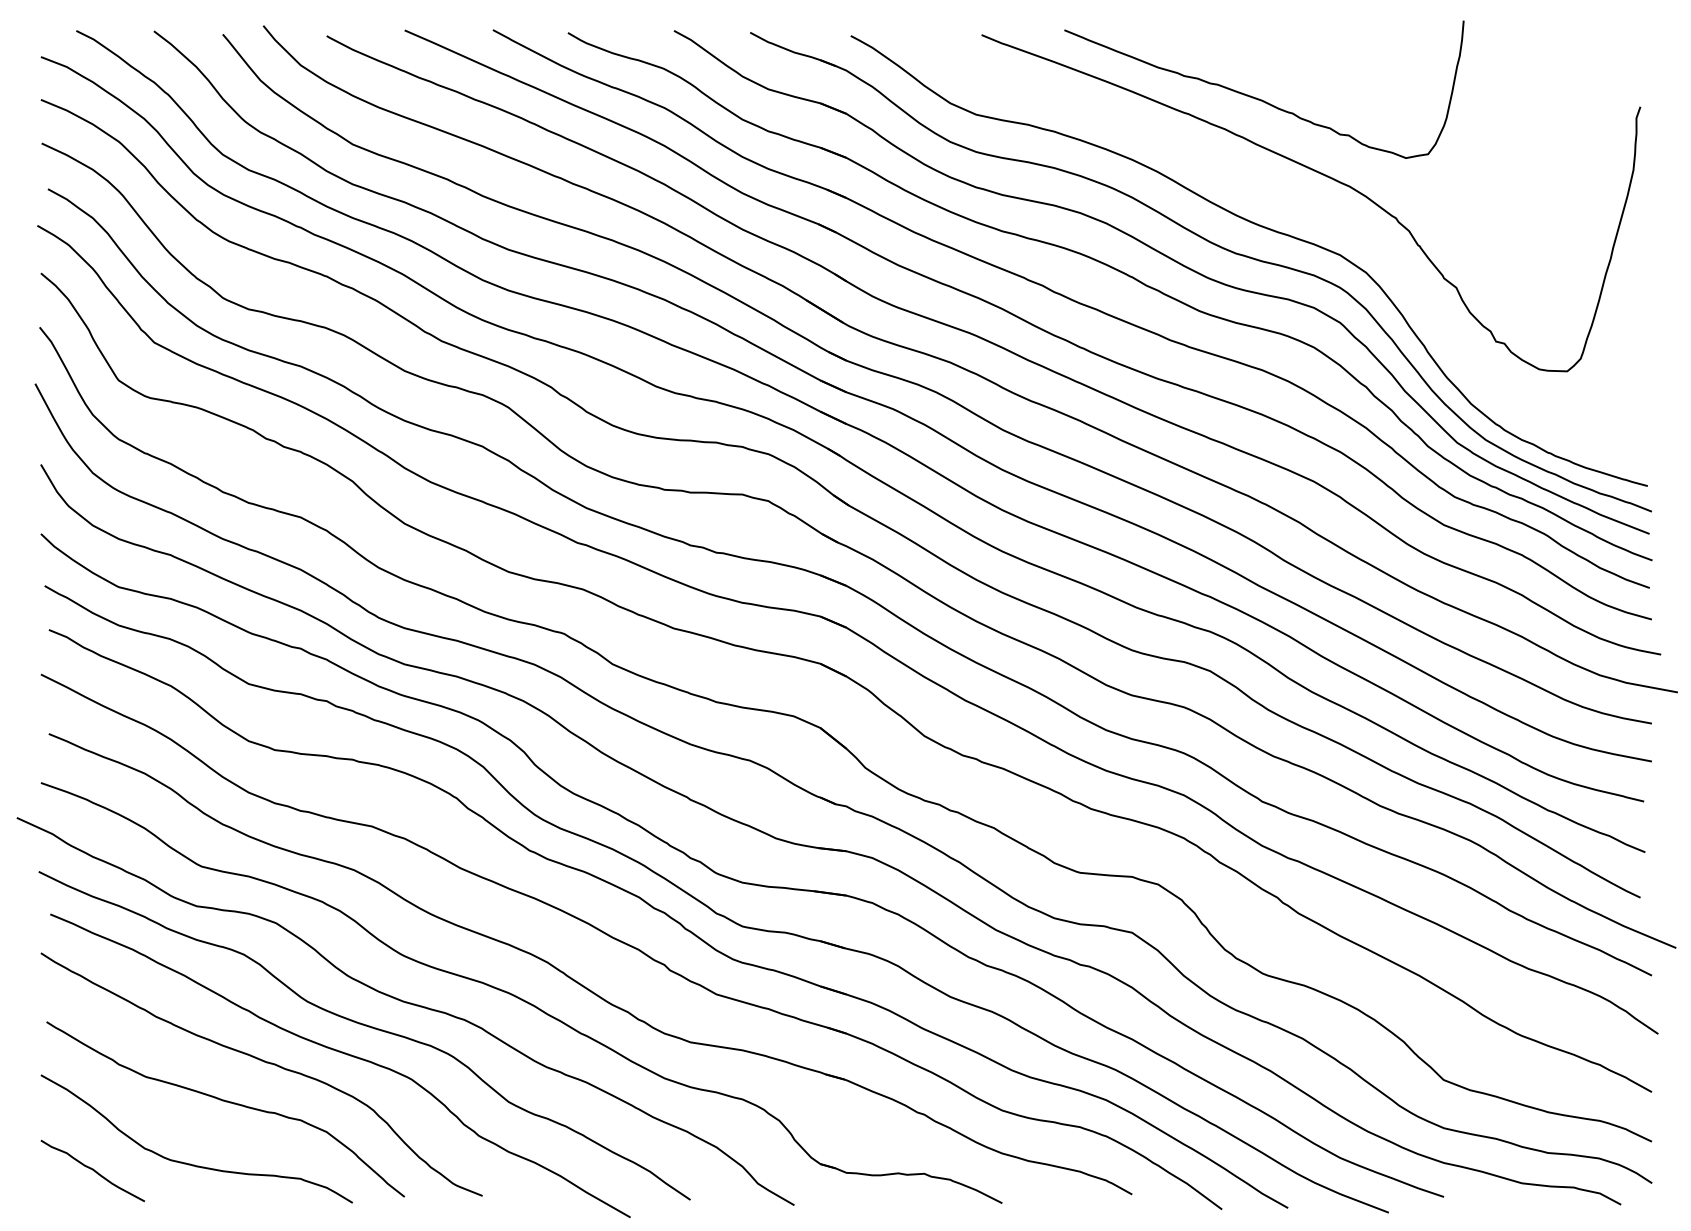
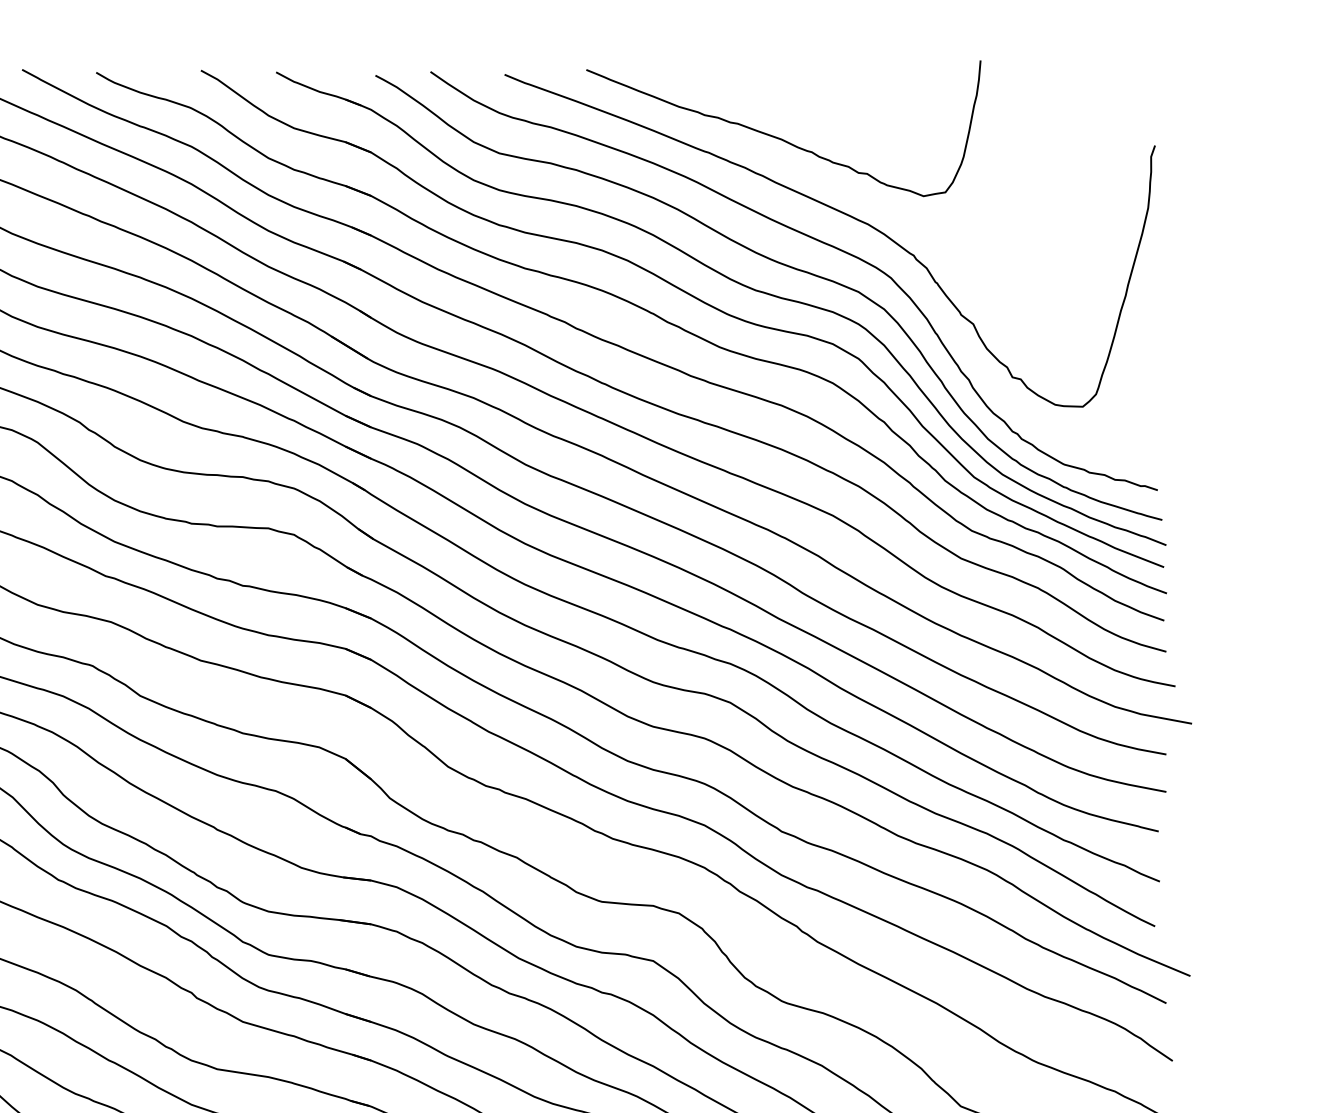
curve: (1295, 202) -> (814, 240), added

